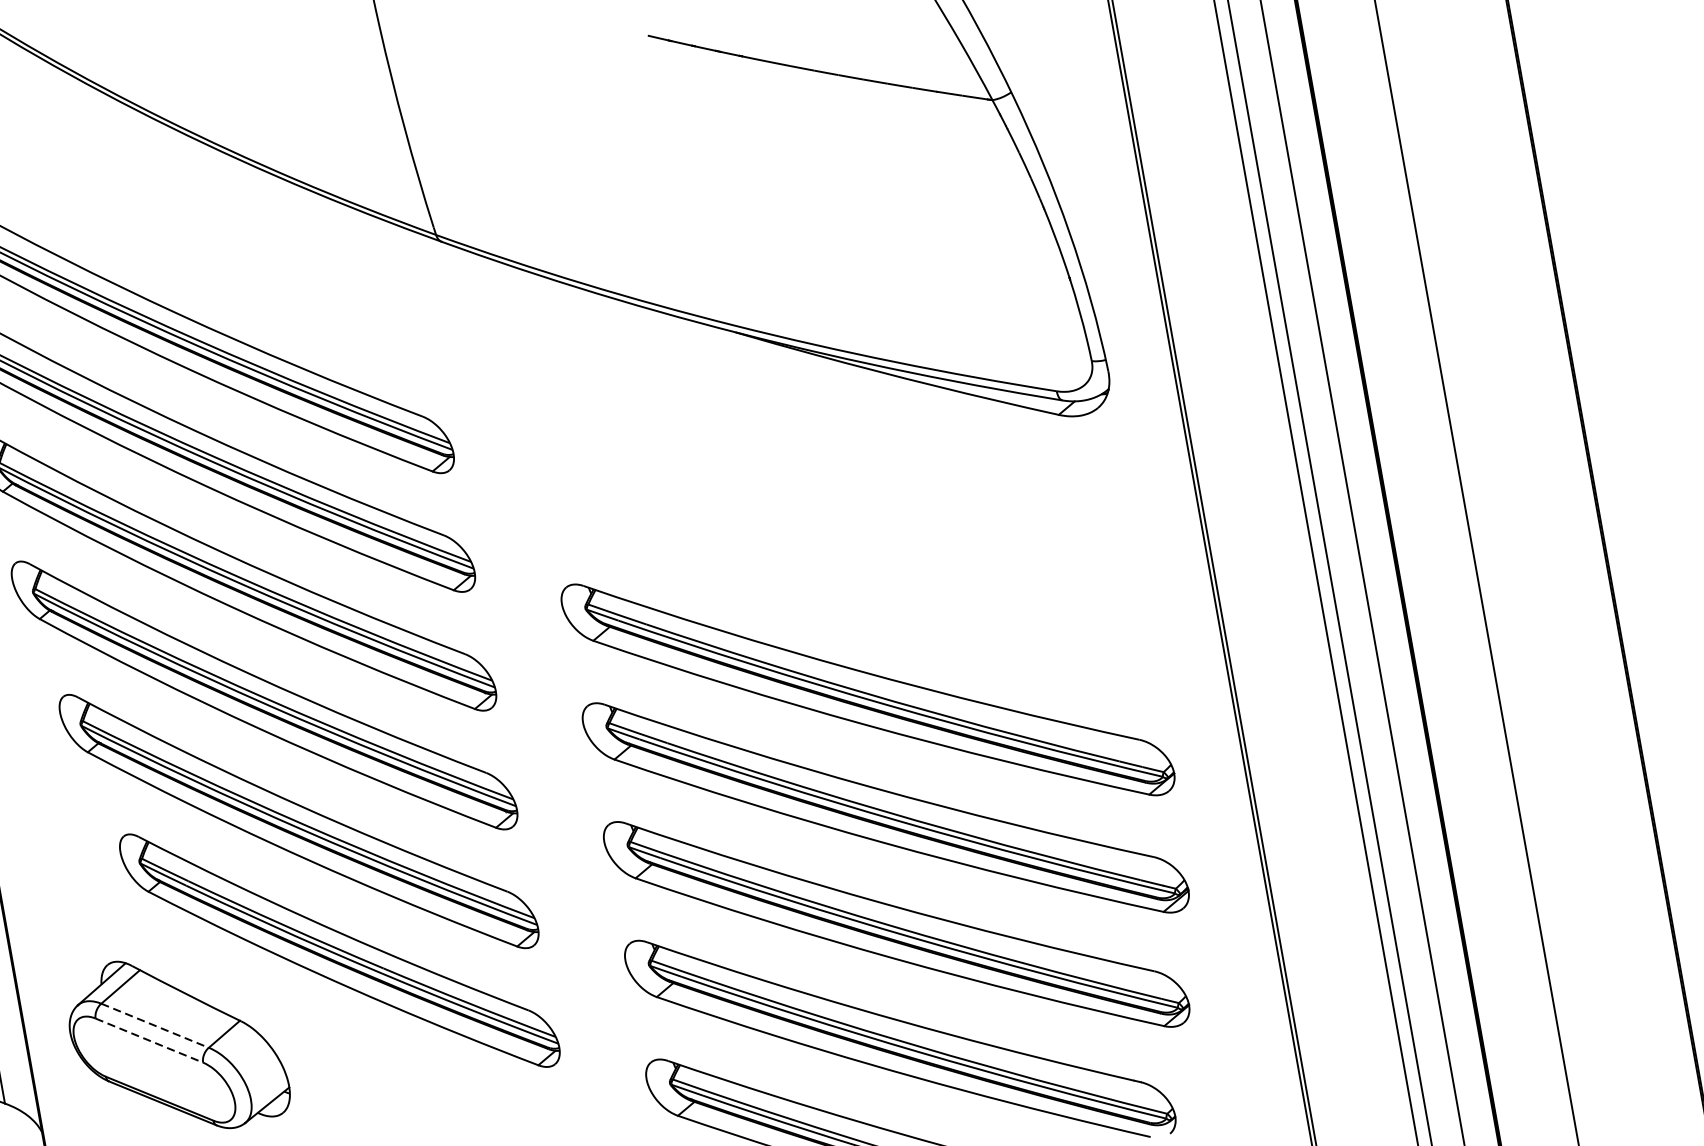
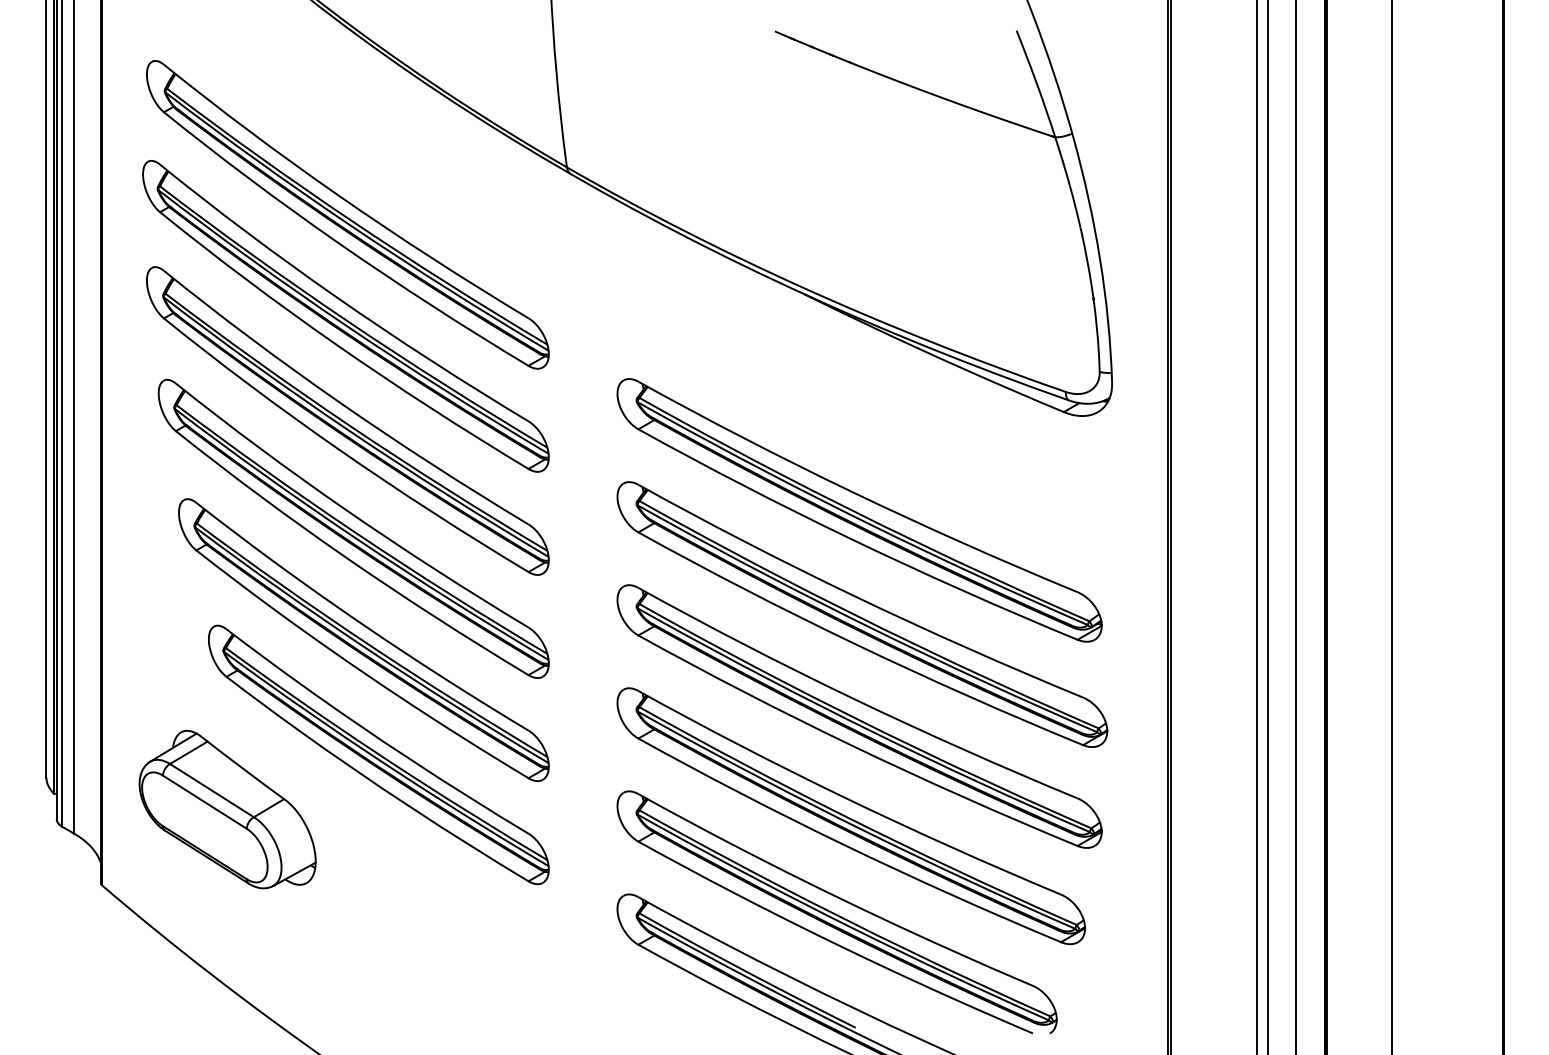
part: (843, 570) -> (859, 510), added
line: (154, 1025) -> (211, 790), dashed -> solid
line: (148, 1040) -> (204, 802), dashed -> solid

